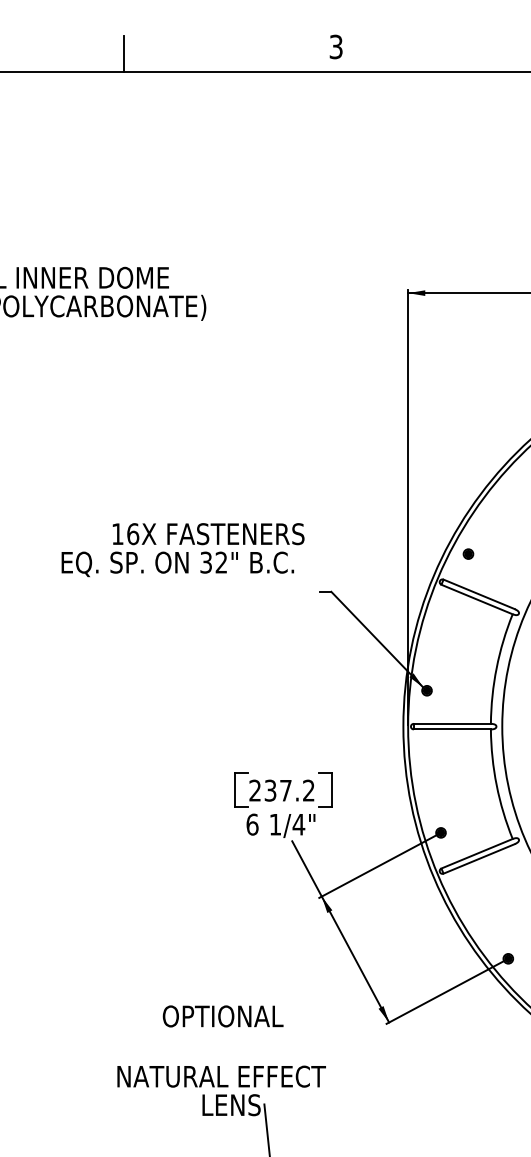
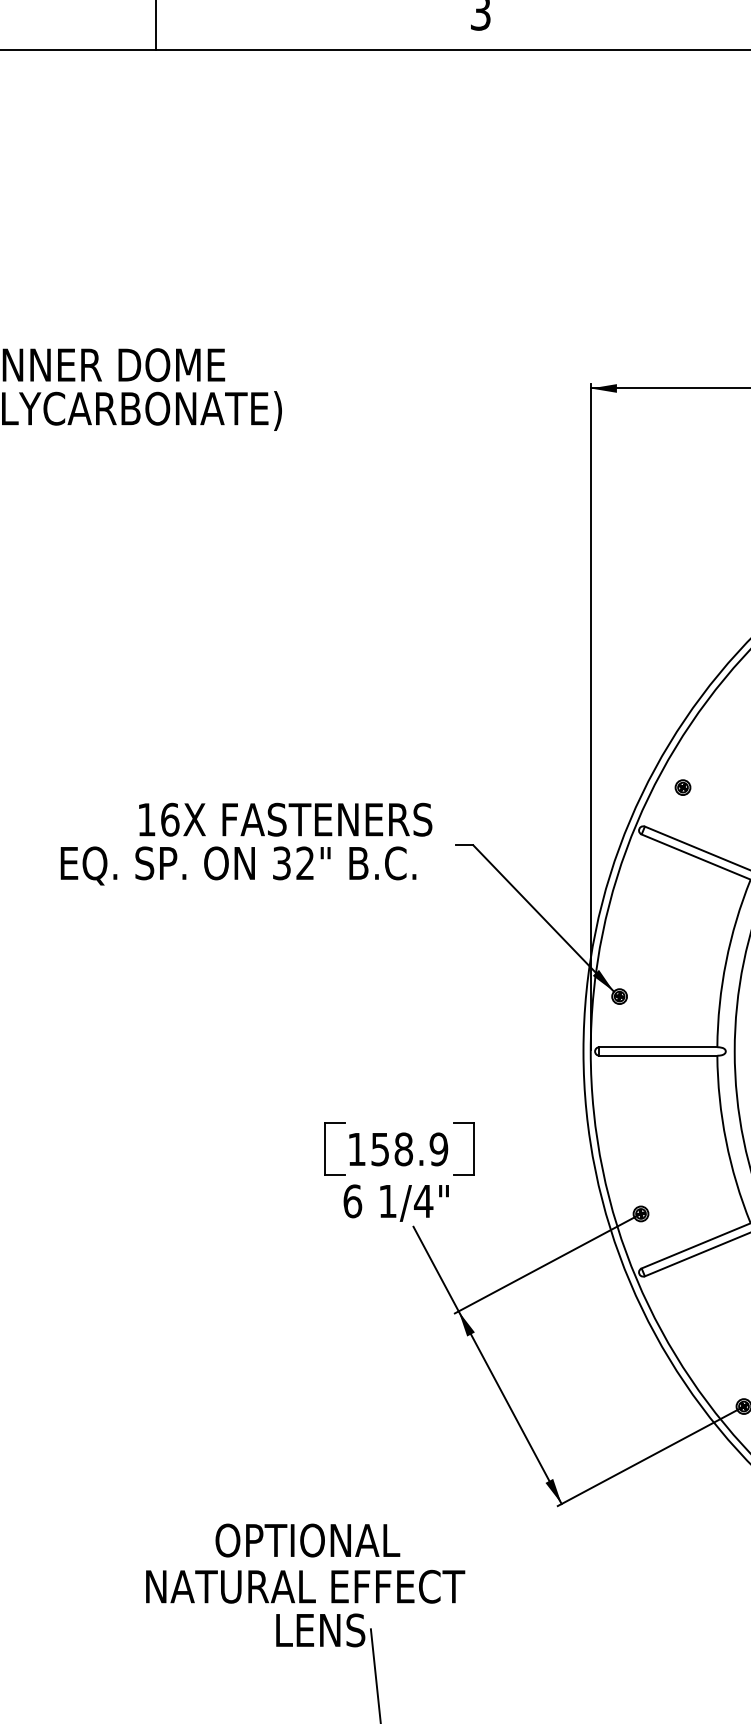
text: (182, 550) -> (245, 844), moved
text: (281, 790) -> (397, 1149), 237.2 -> 158.9
text: (222, 1016) -> (306, 1540), moved

